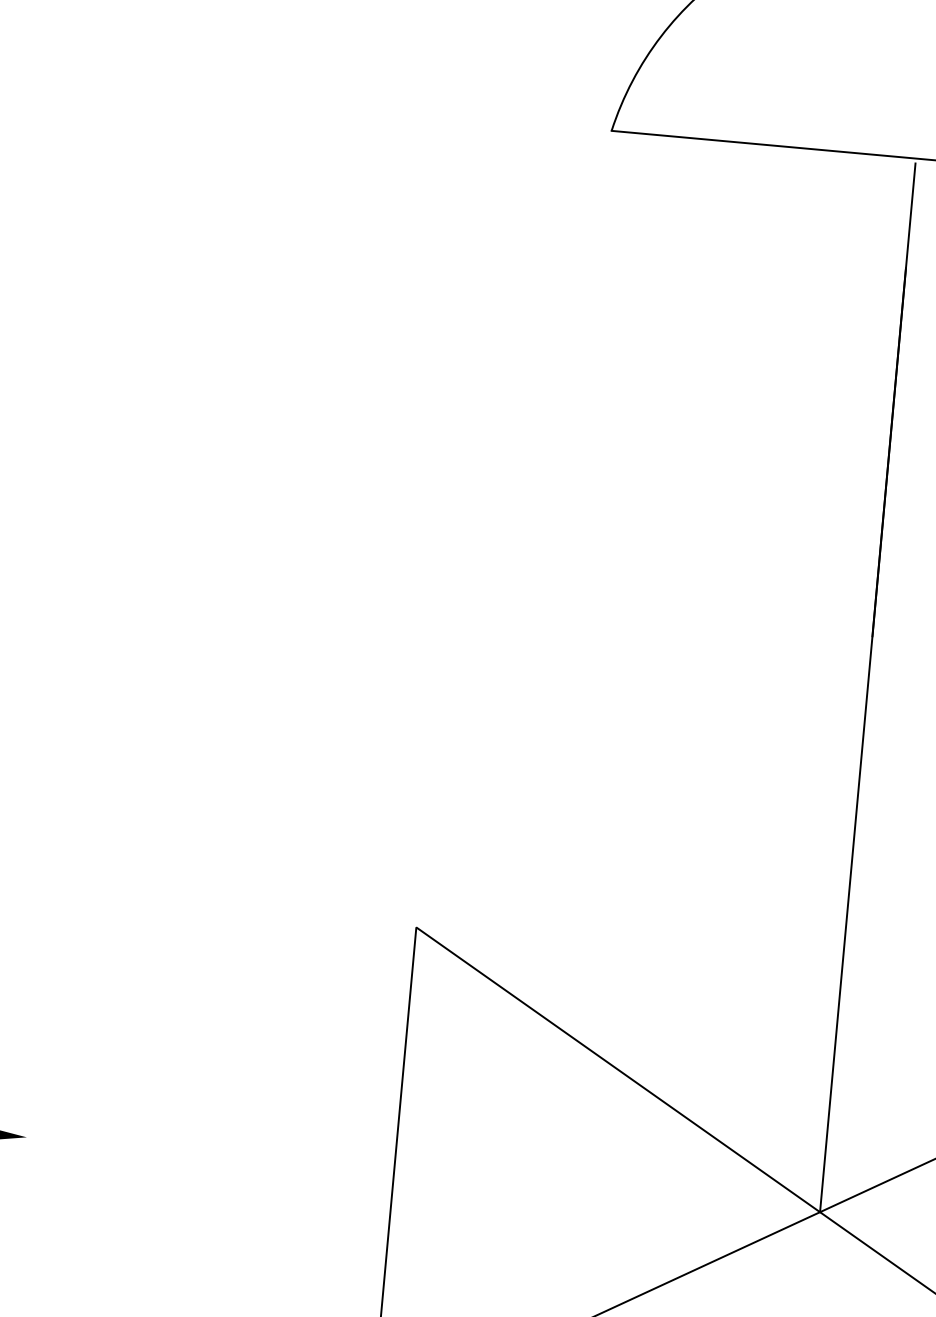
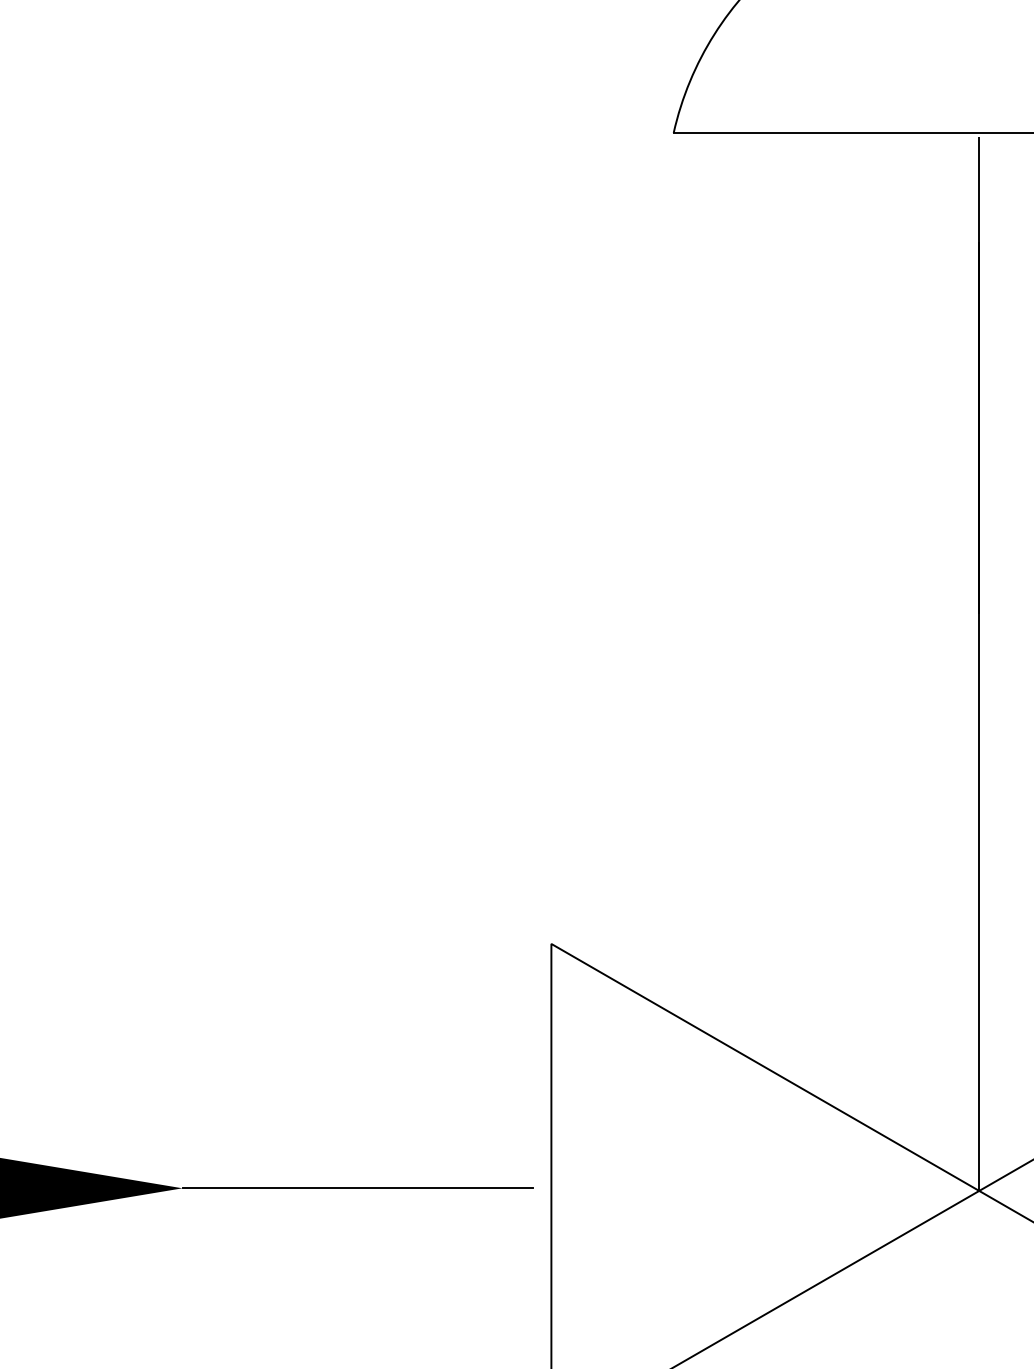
line: (201, 1153) -> (357, 1188), added

